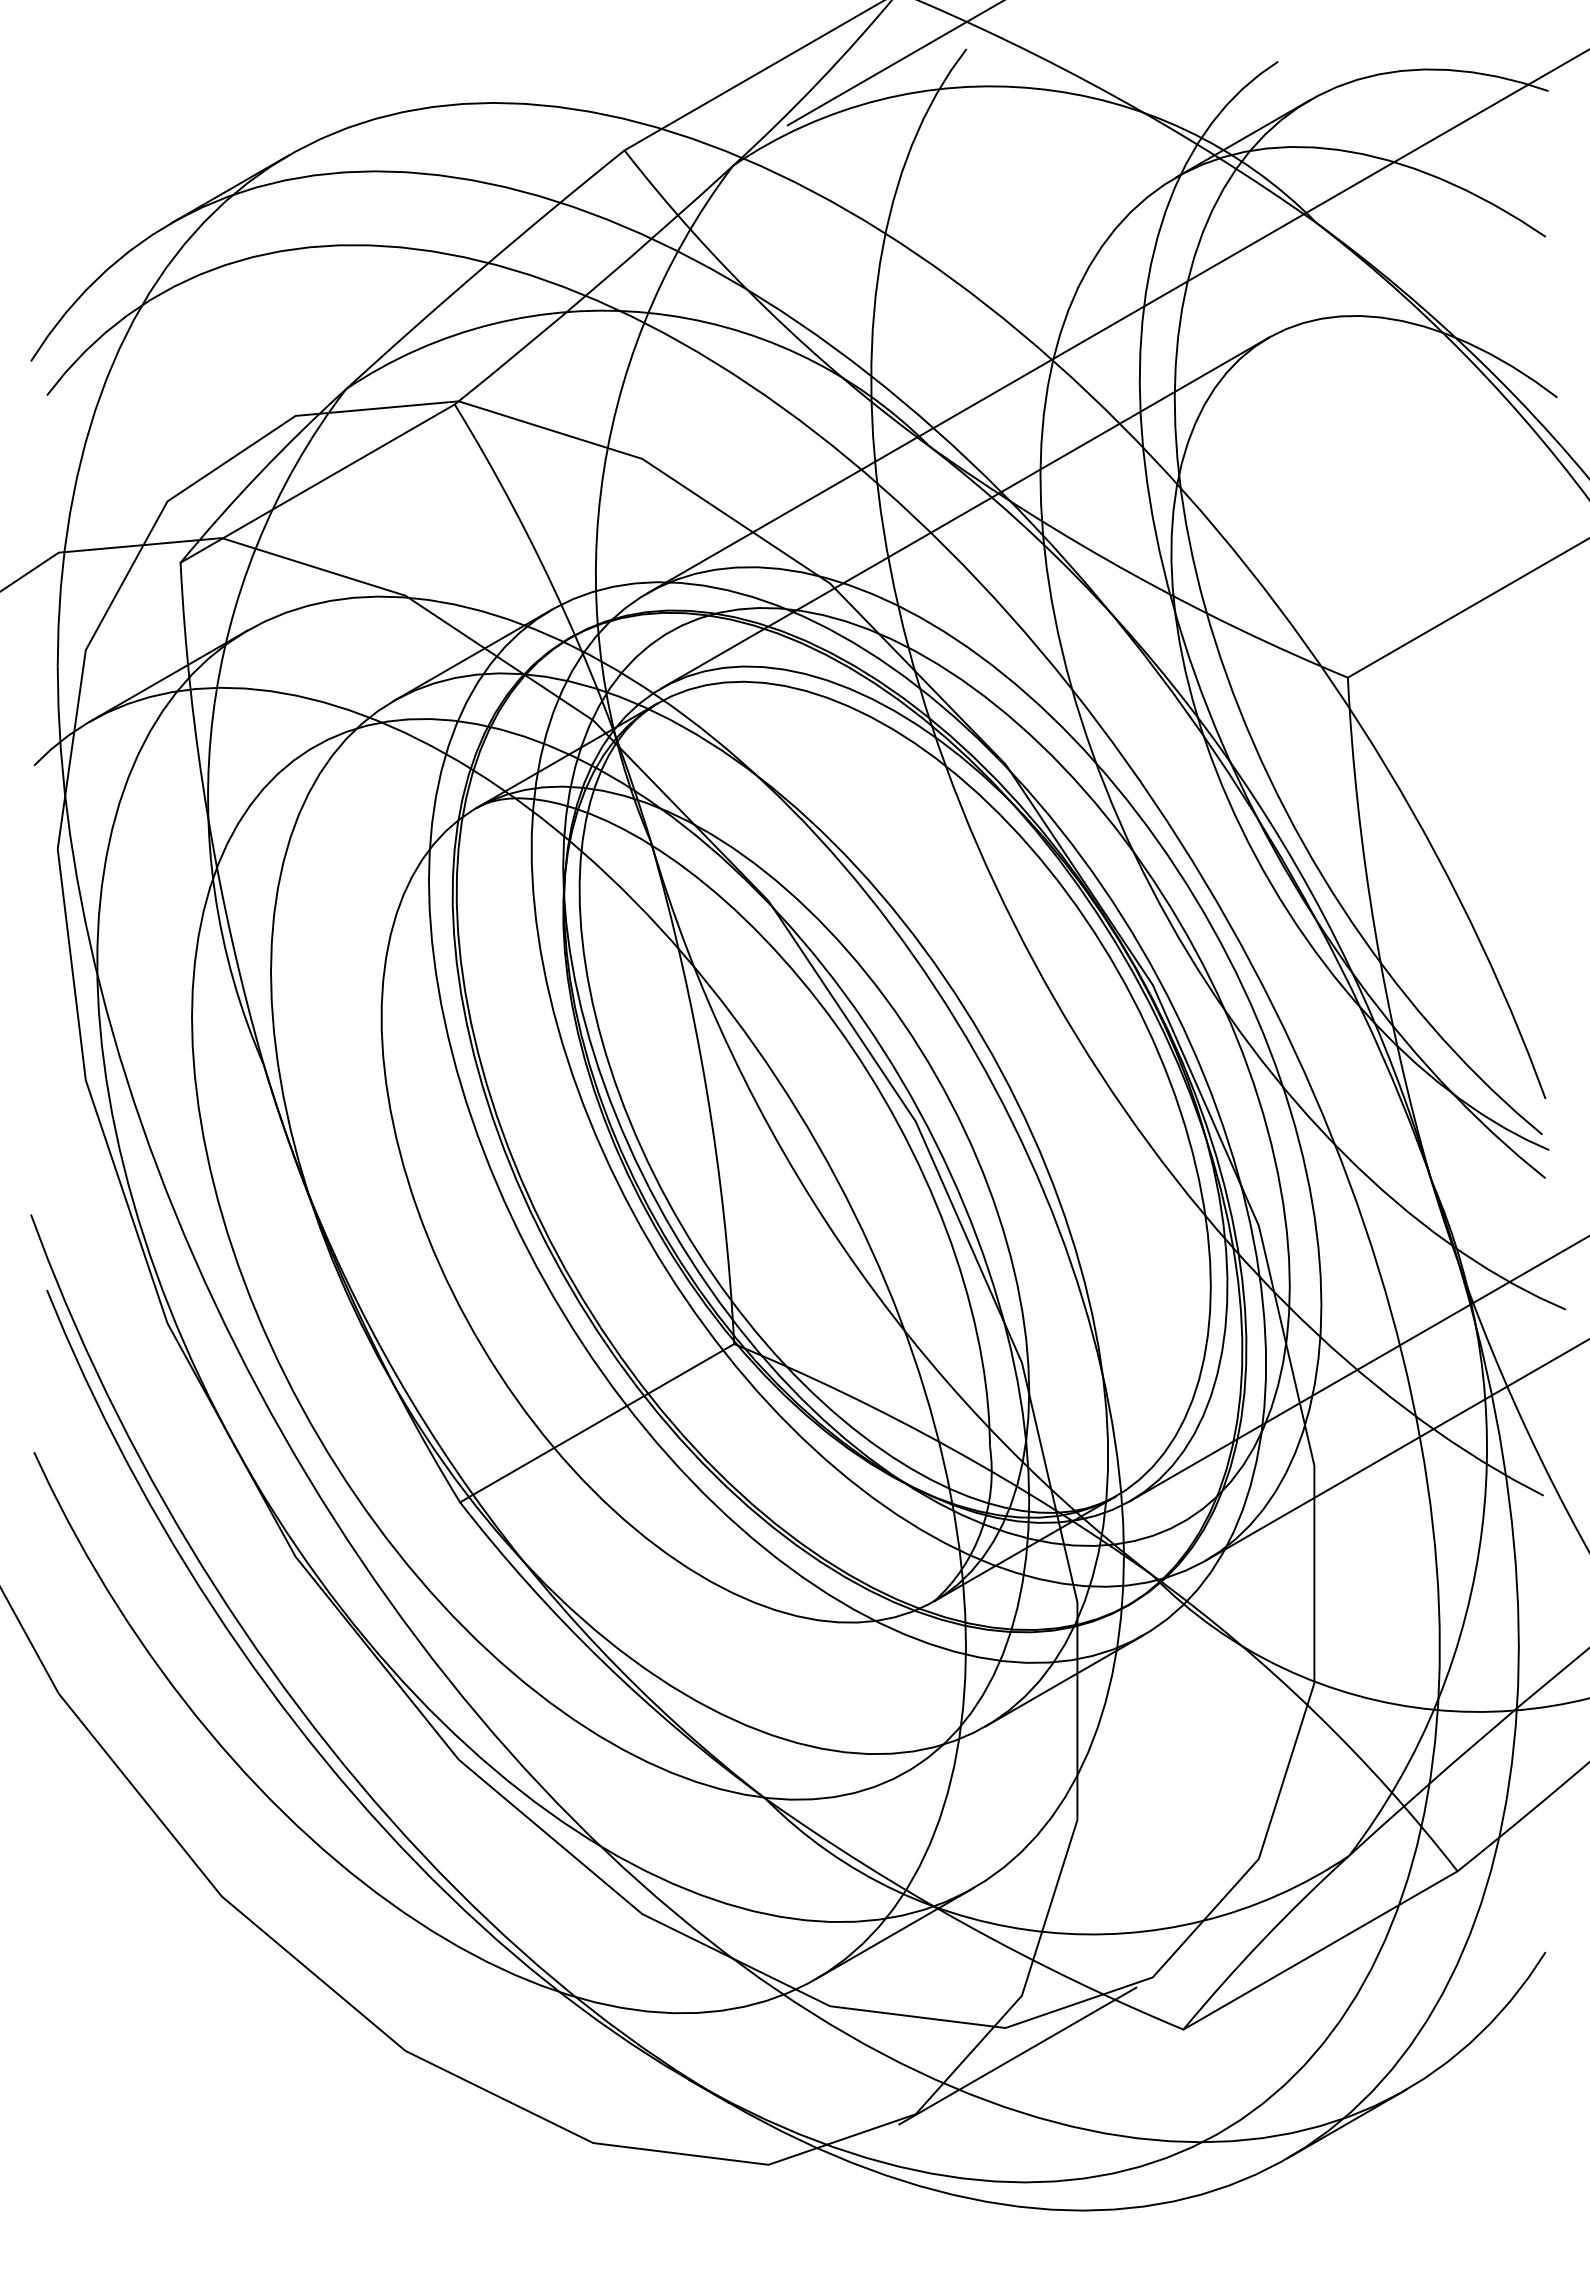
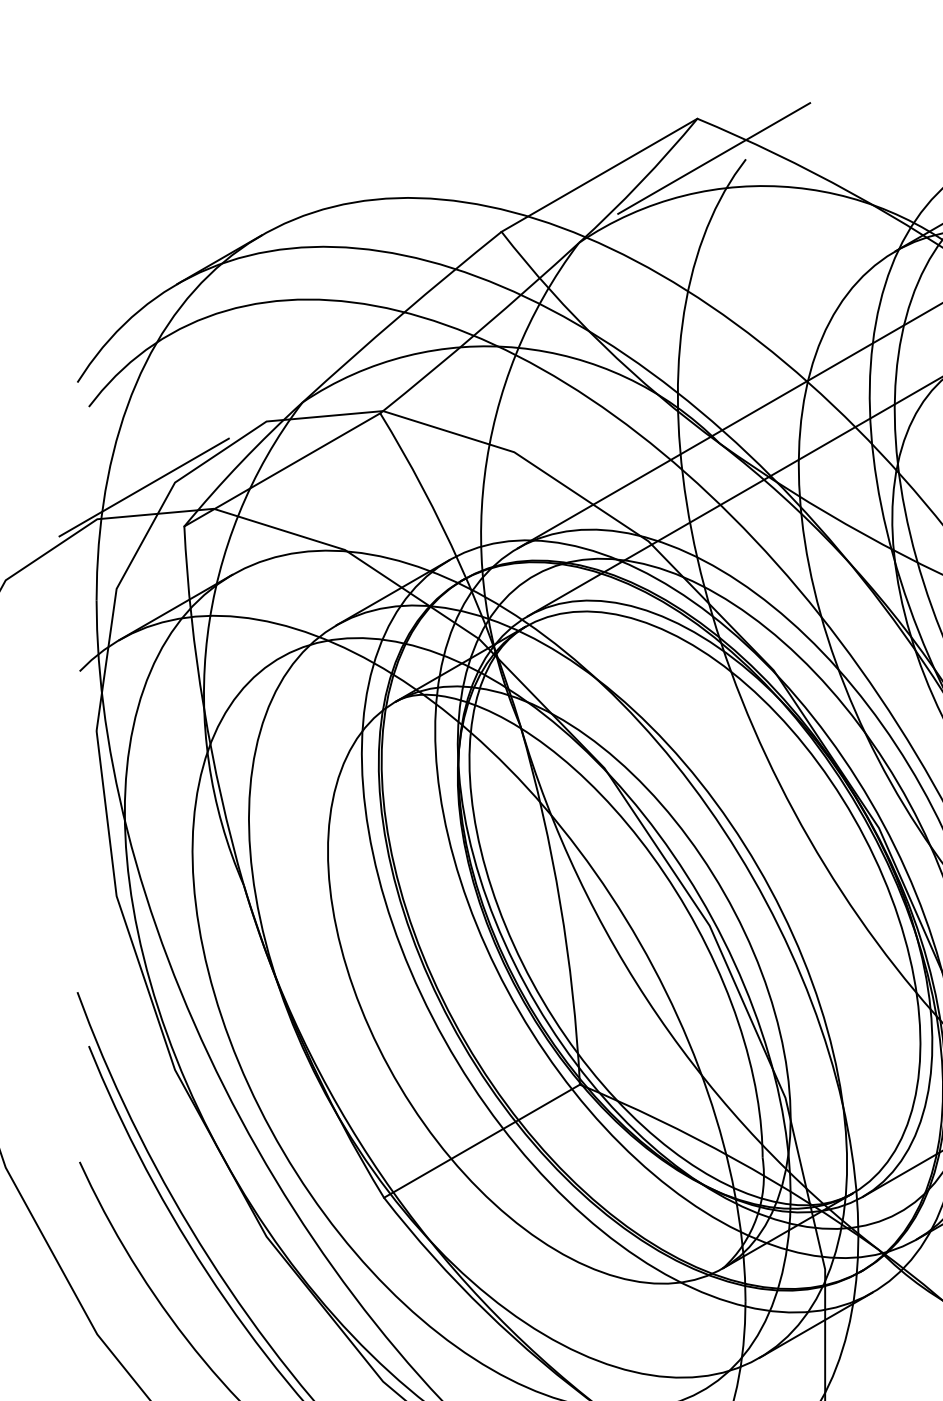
line: (123, 507) -> (143, 486), added

